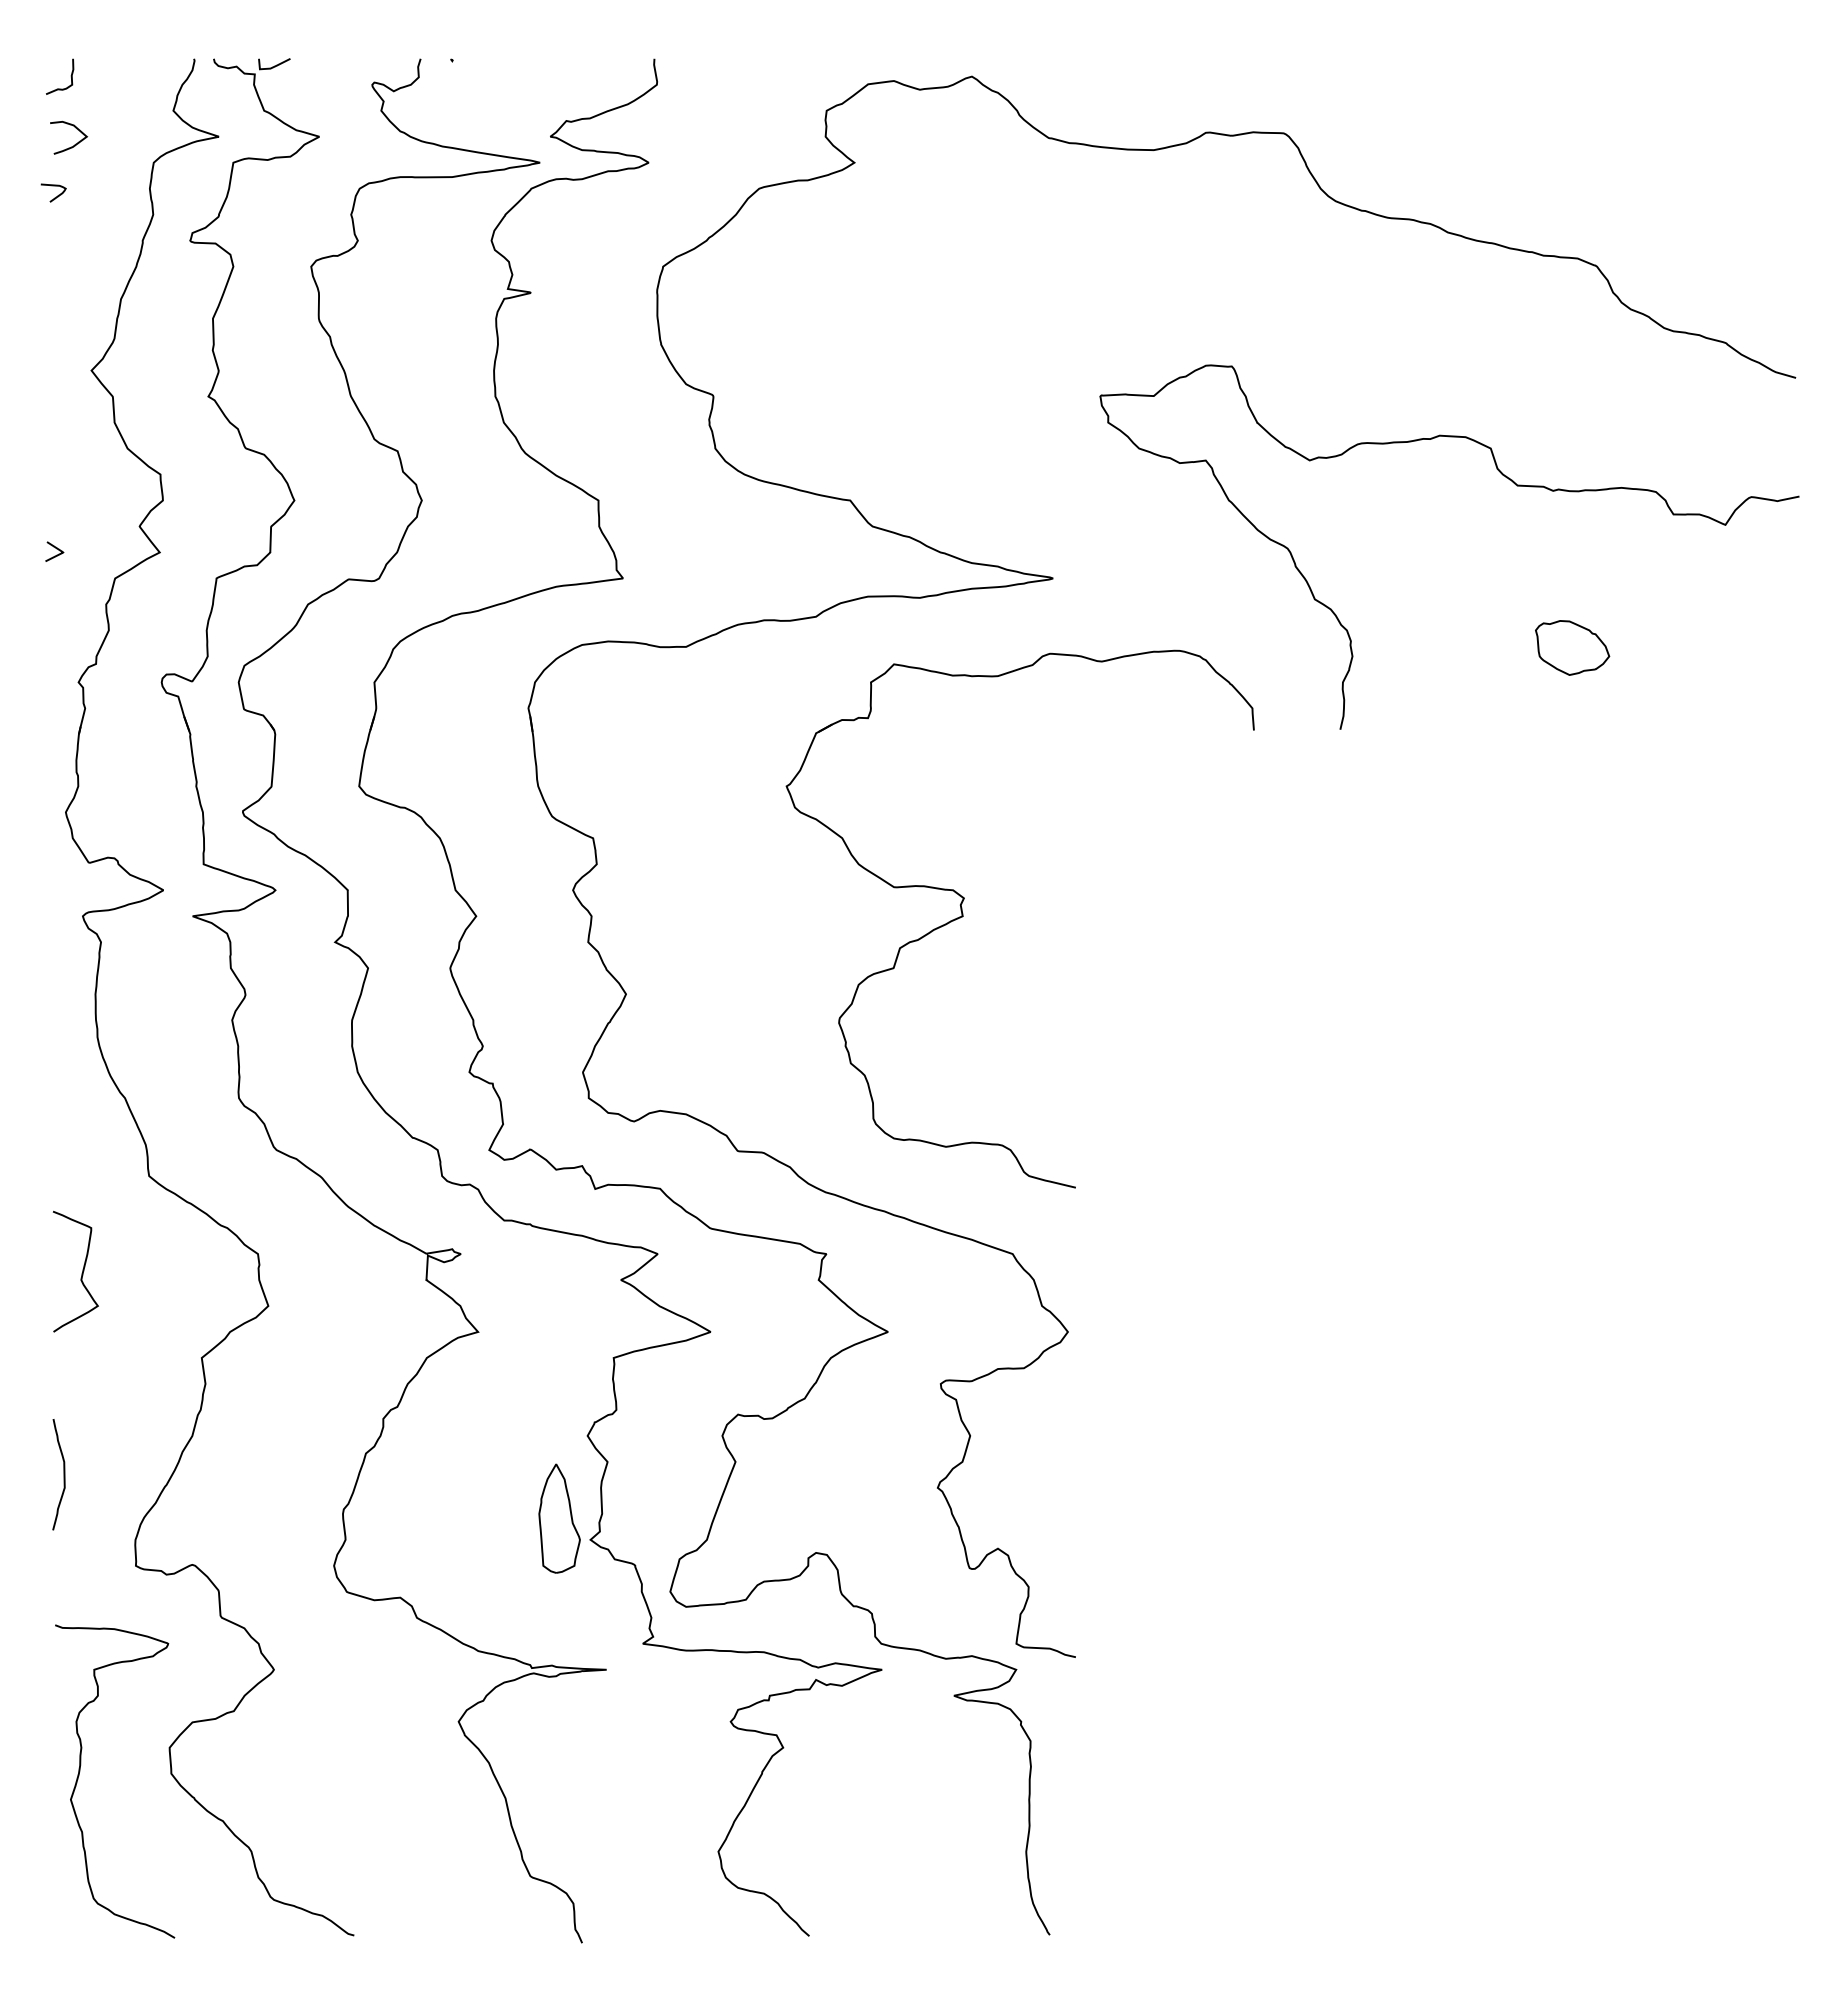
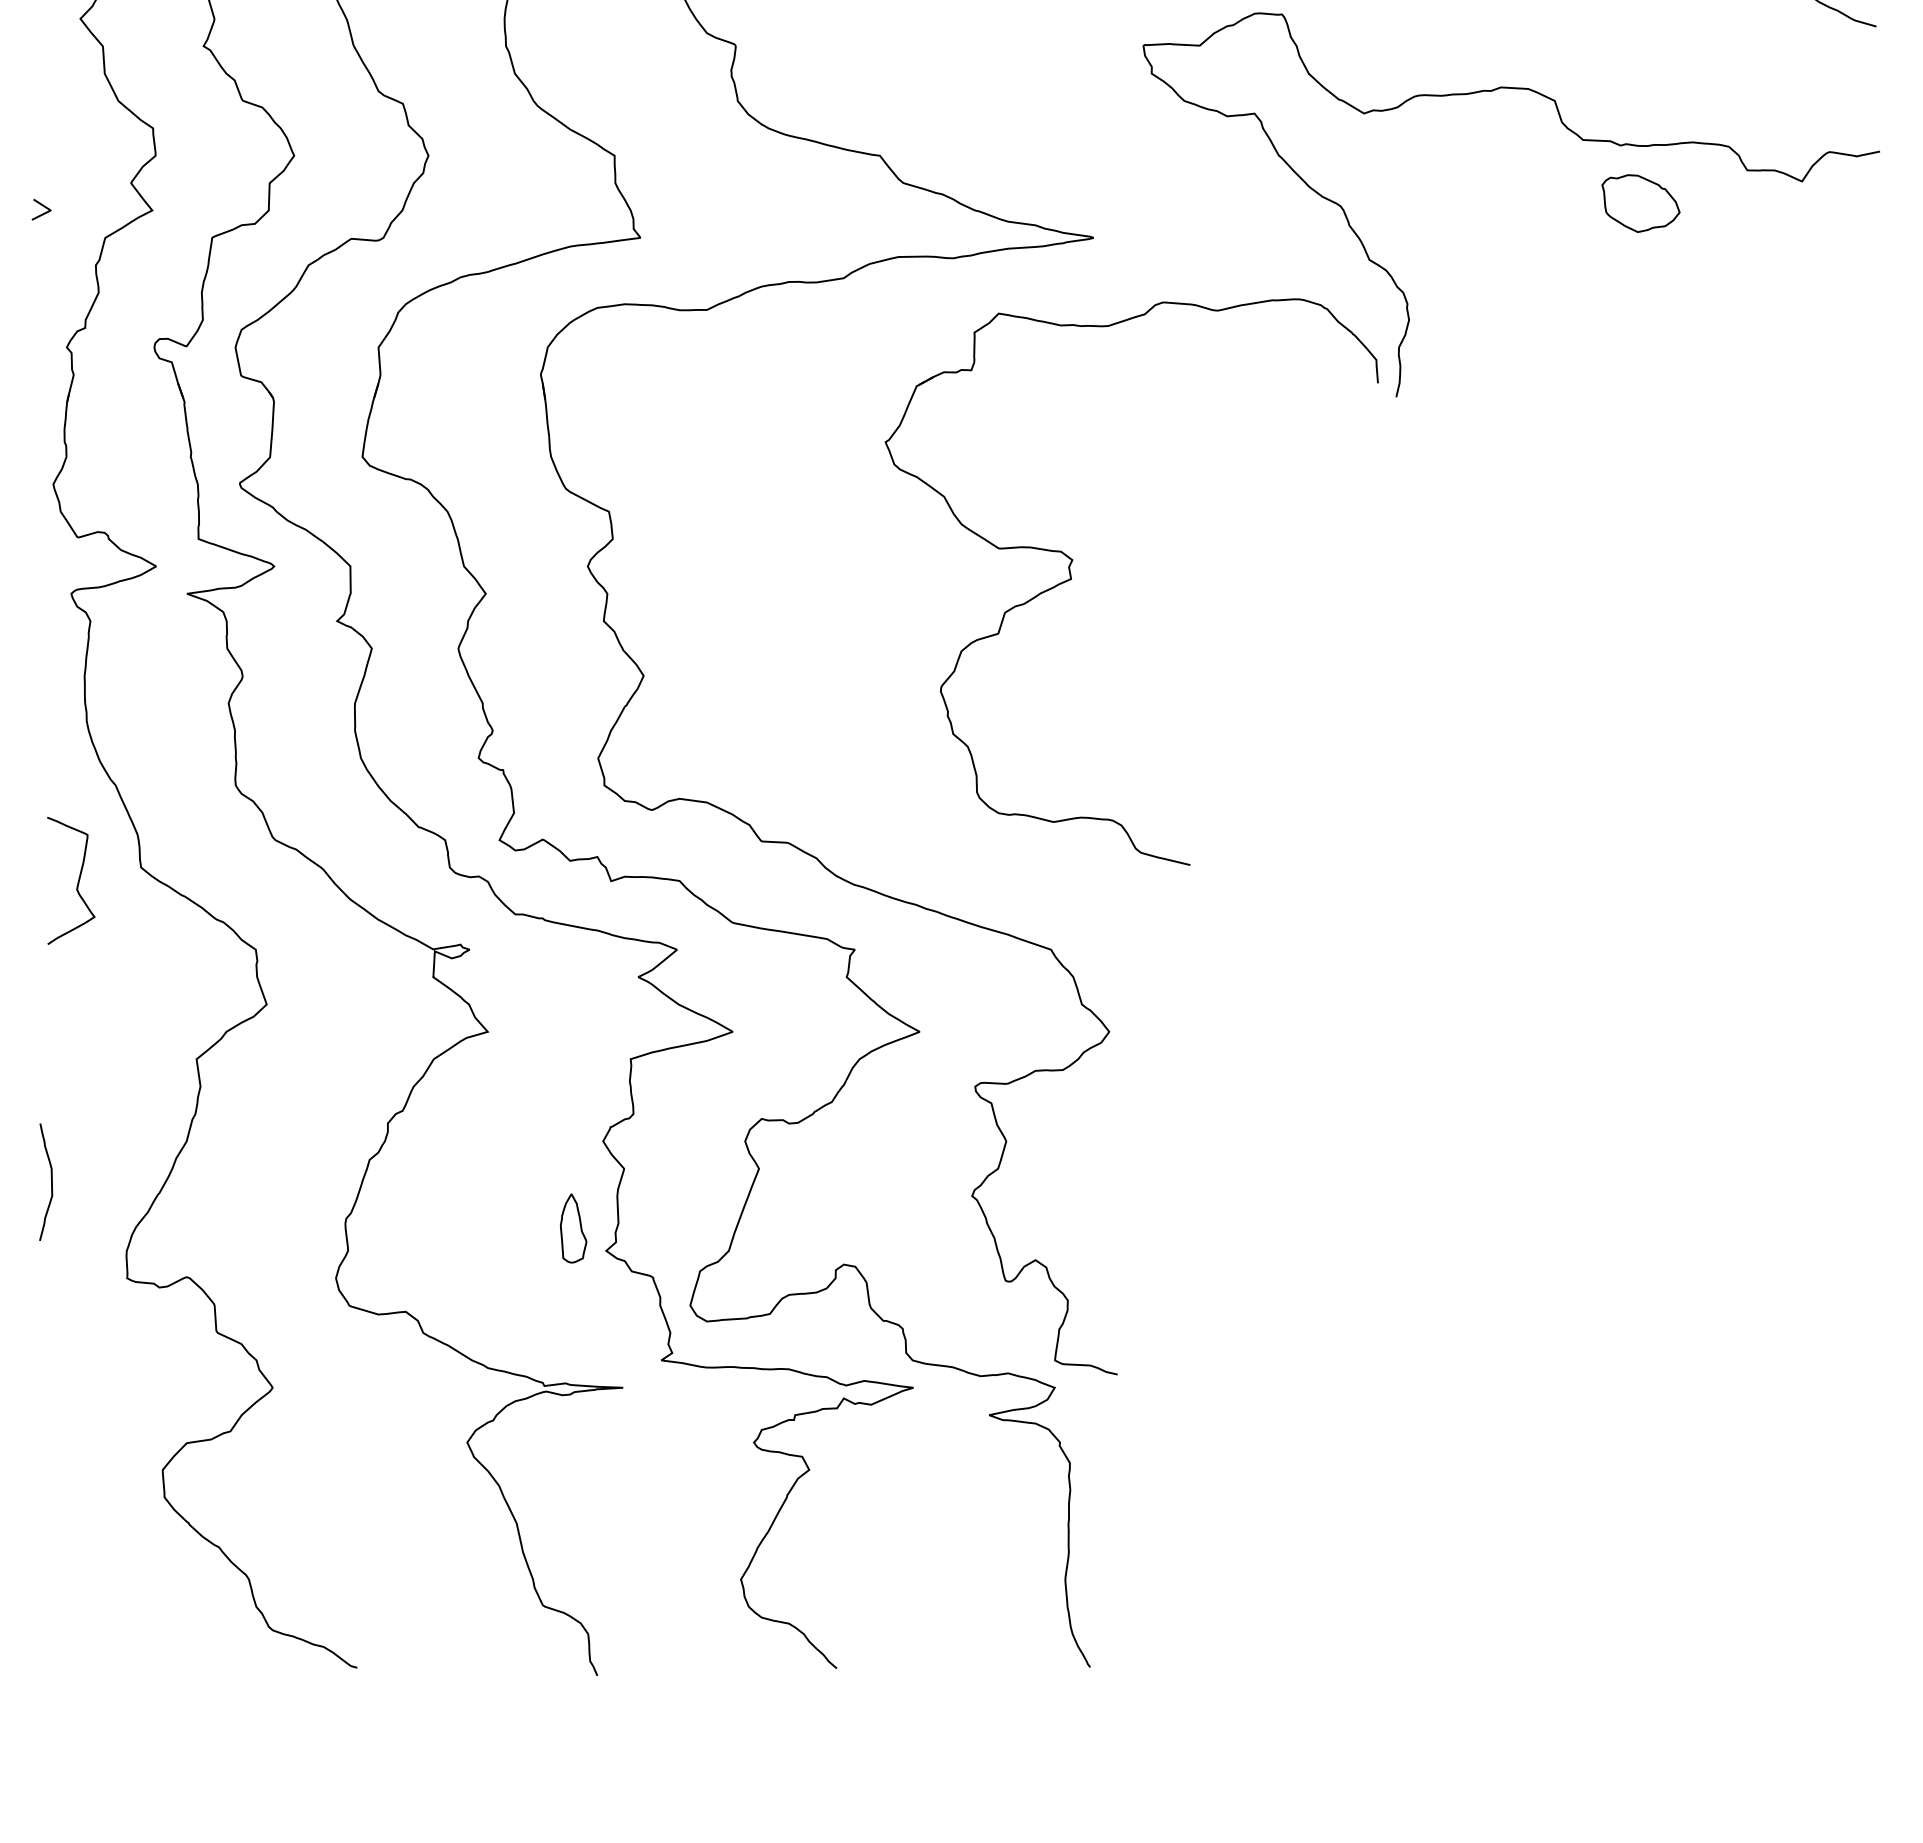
part: (1572, 647) -> (1640, 203), moved
part: (963, 916) -> (1071, 579), moved
curve: (81, 1273) -> (77, 882), moved
part: (559, 1518) -> (573, 1228), size x0.6
curve: (79, 1776) -> (67, 1500), removed

